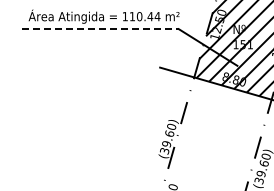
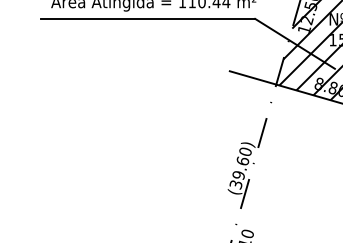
line: (100, 29) -> (148, 19), dashed -> solid

